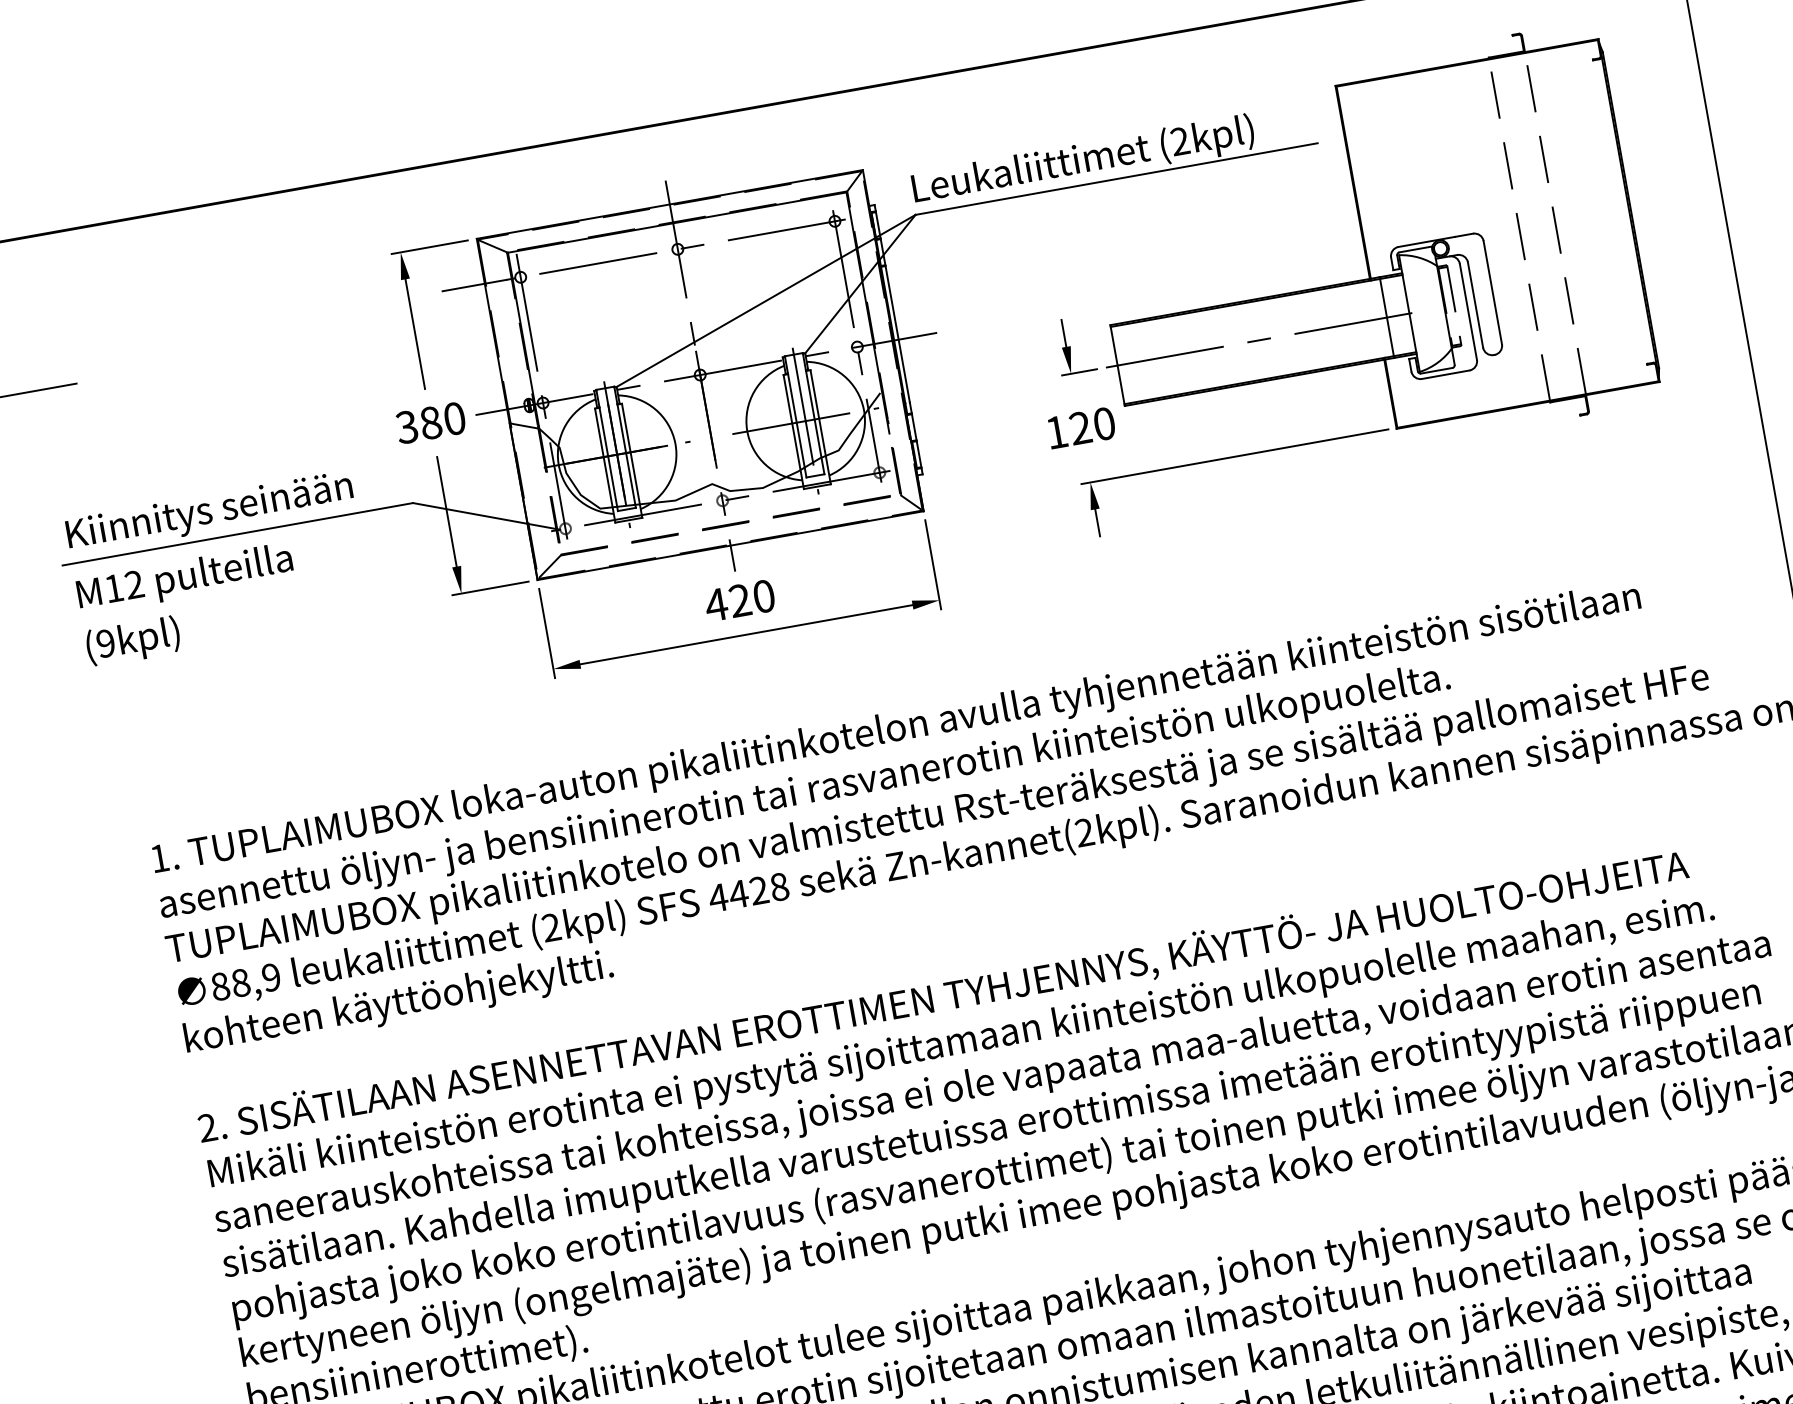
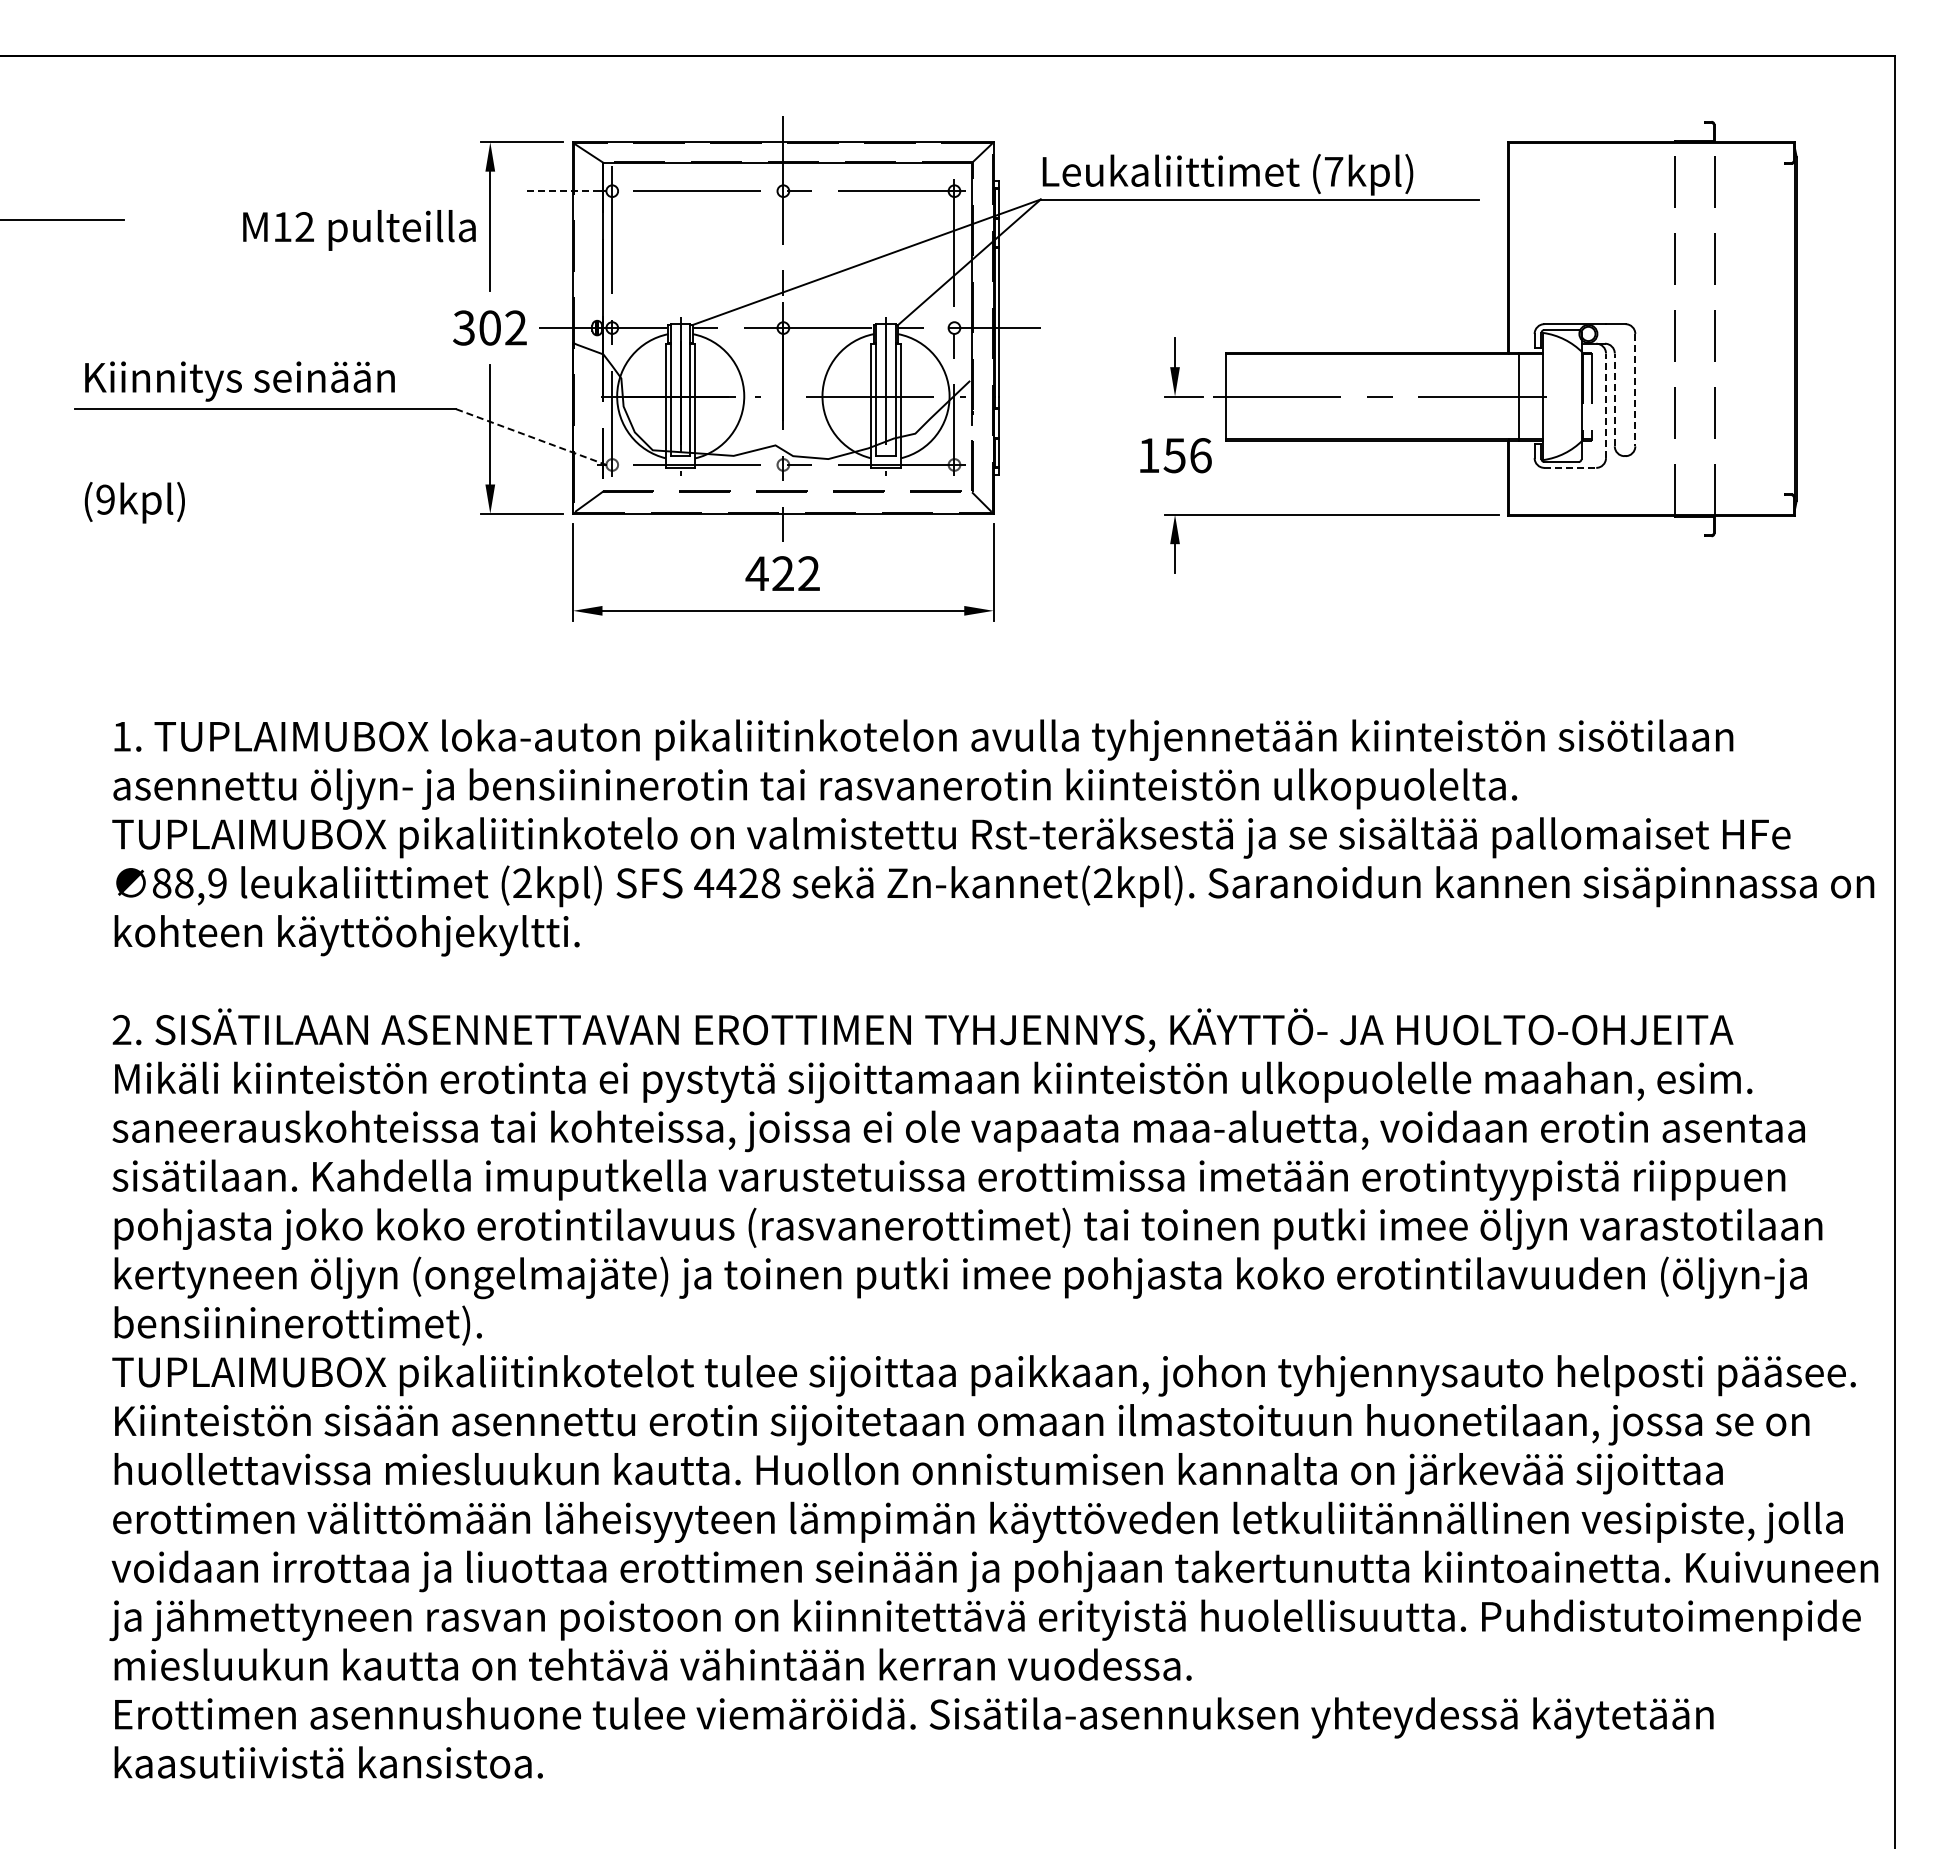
text: (1179, 141) -> (1333, 171), (2kpl) -> (7kpl)
line: (474, 285) -> (561, 191), solid -> dashed
line: (1492, 292) -> (1635, 390), solid -> dashed
line: (1475, 304) -> (1614, 399), solid -> dashed
line: (1468, 311) -> (1606, 405), solid -> dashed
line: (1445, 374) -> (1570, 467), solid -> dashed
text: (442, 420) -> (502, 327), 380 -> 302
text: (1092, 425) -> (1187, 455), 120 -> 156
line: (486, 516) -> (531, 437), solid -> dashed
text: (185, 578) -> (359, 230), moved
text: (763, 596) -> (808, 573), 420 -> 422

